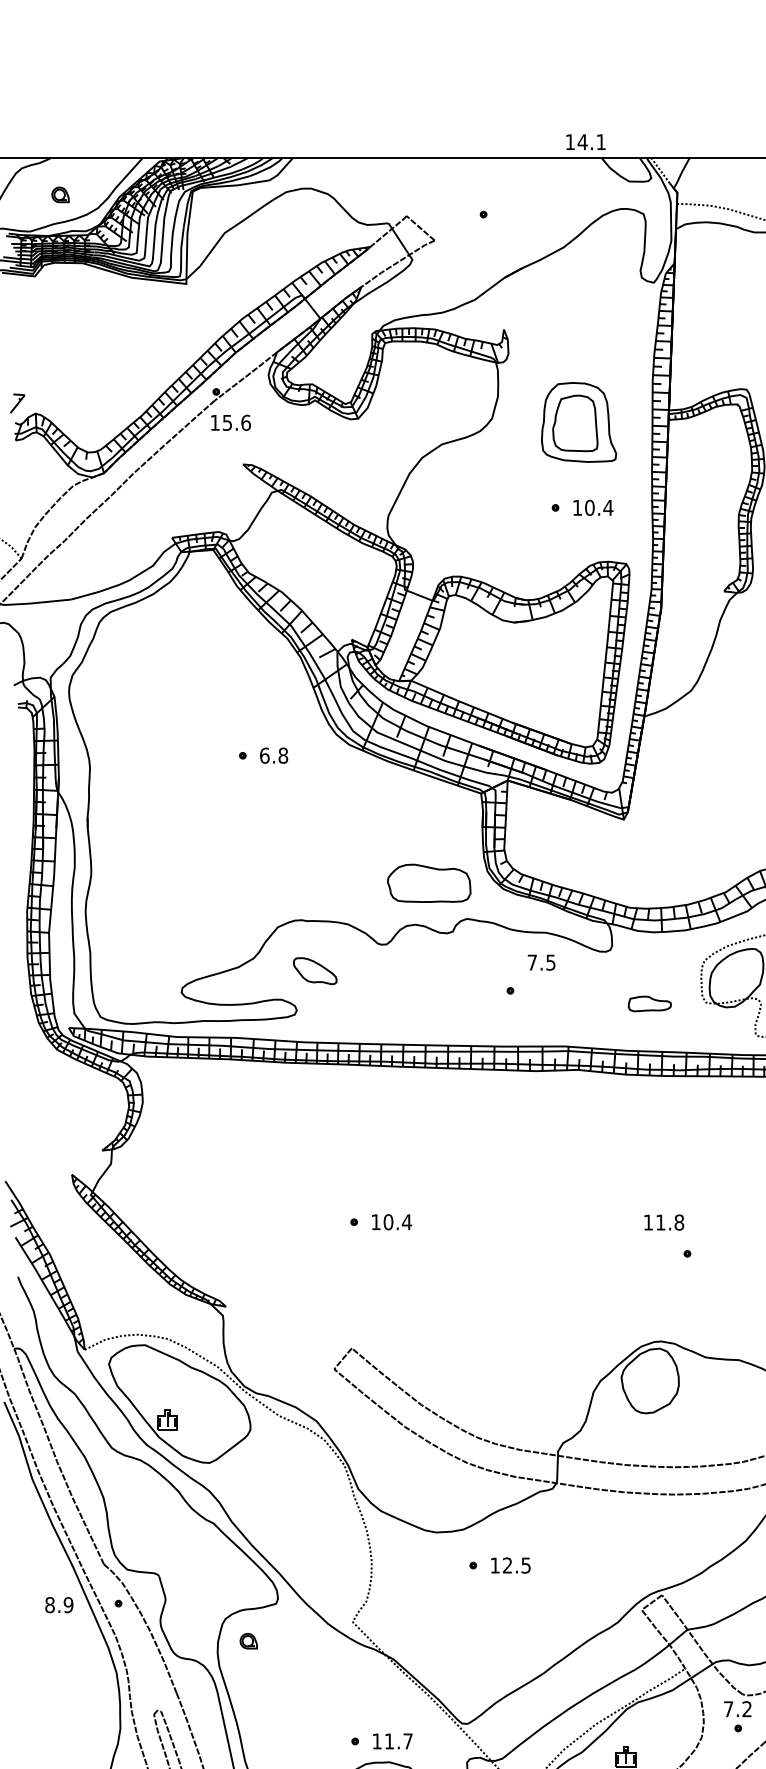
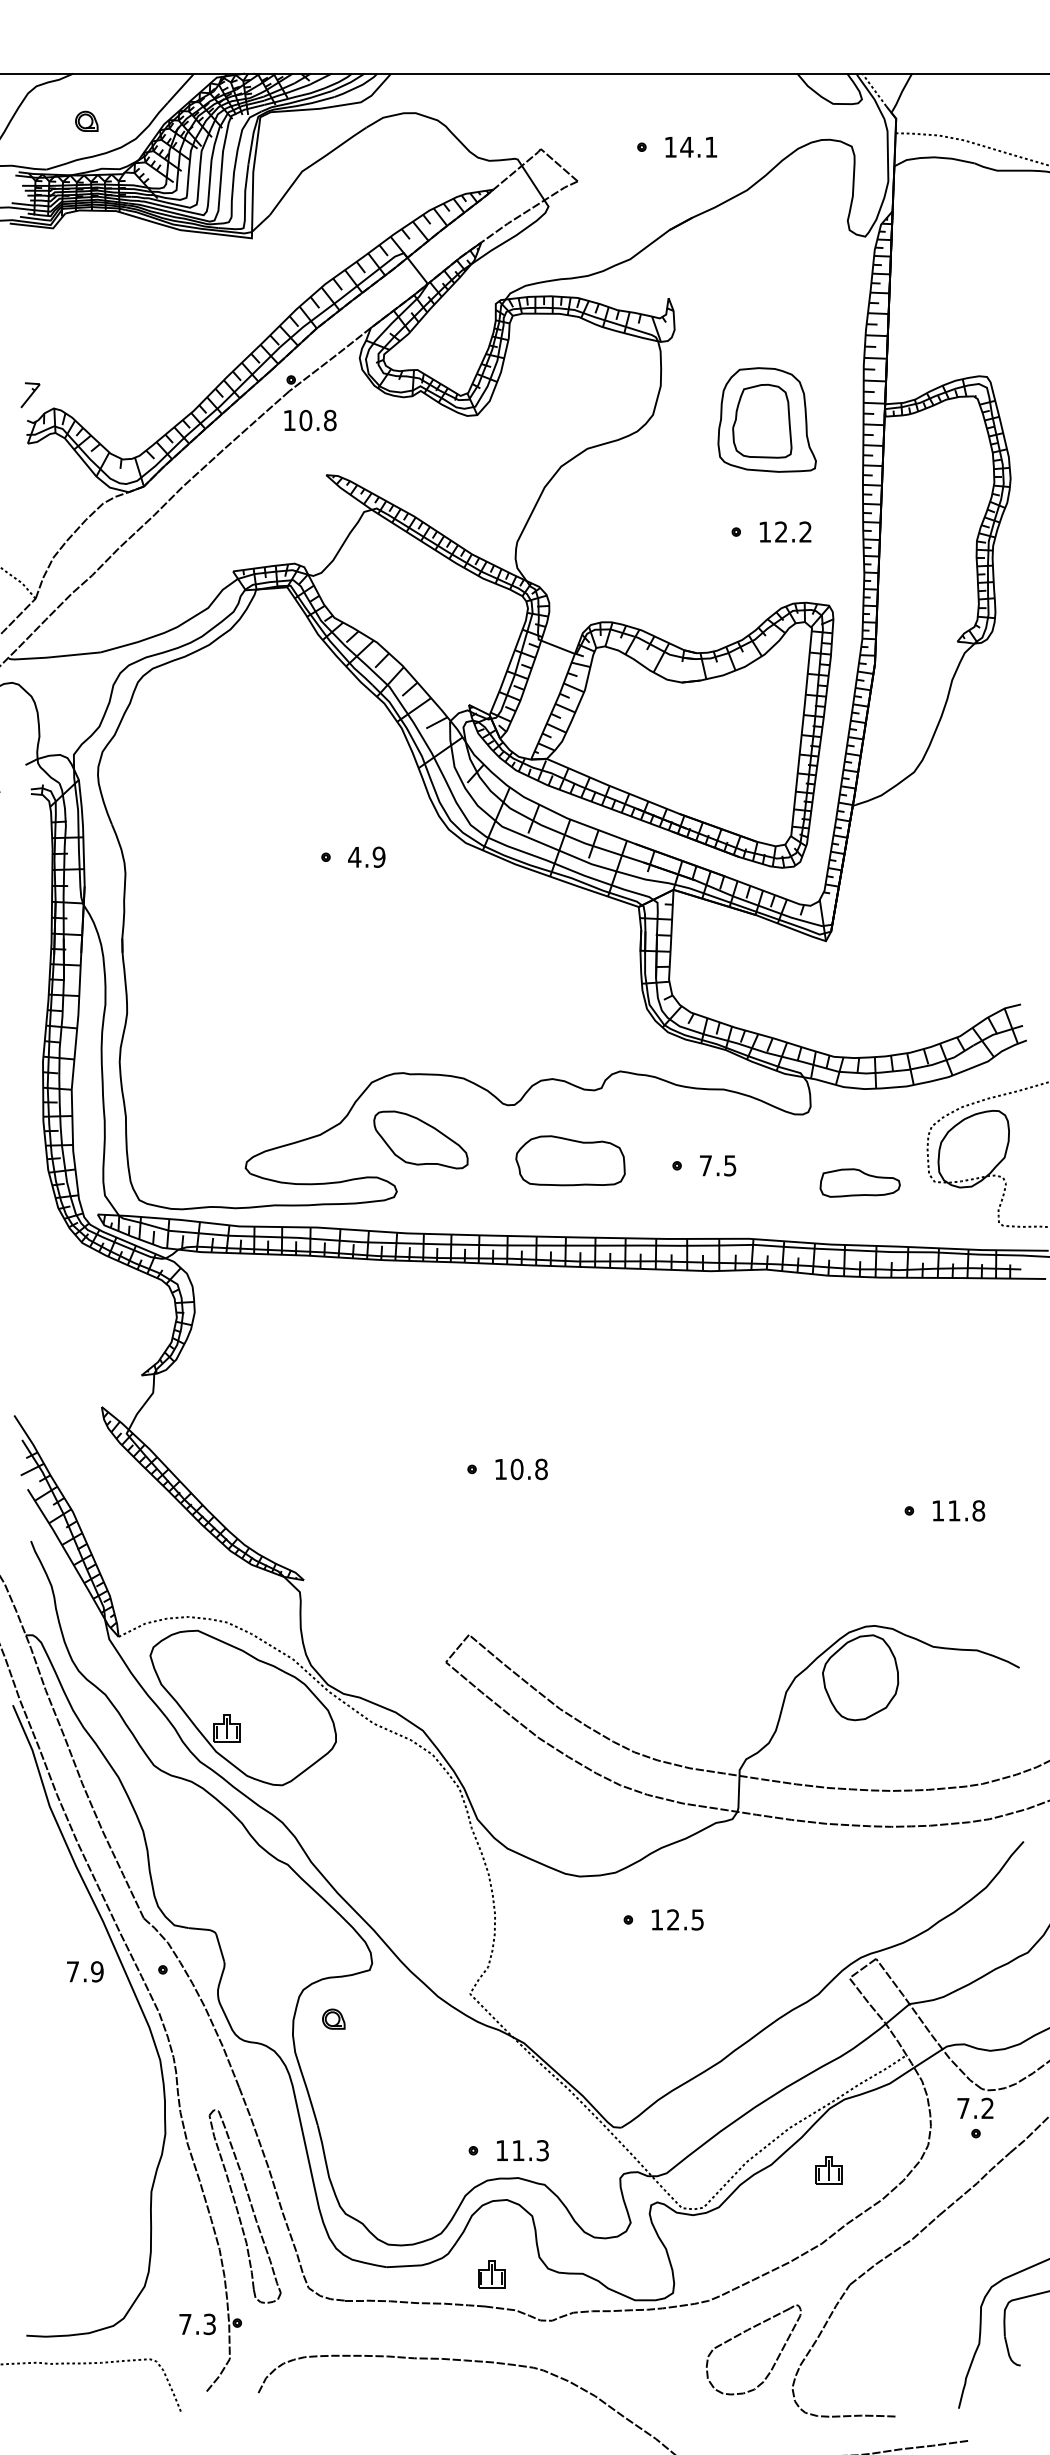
text: (586, 142) -> (691, 147), moved
text: (236, 422) -> (317, 420), 15.6 -> 10.8
text: (599, 507) -> (793, 531), 10.4 -> 12.2
text: (273, 755) -> (366, 856), 6.8 -> 4.9
part: (429, 883) -> (570, 1160), moved
text: (541, 962) -> (718, 1165), moved
part: (314, 970) -> (420, 1139), size x1.67
part: (649, 1003) -> (859, 1182), size x1.43
text: (407, 1222) -> (541, 1469), 10.4 -> 10.8
text: (664, 1222) -> (959, 1510), moved
text: (49, 1604) -> (72, 1971), 8.9 -> 7.9
text: (407, 1741) -> (542, 2150), 11.7 -> 11.3

